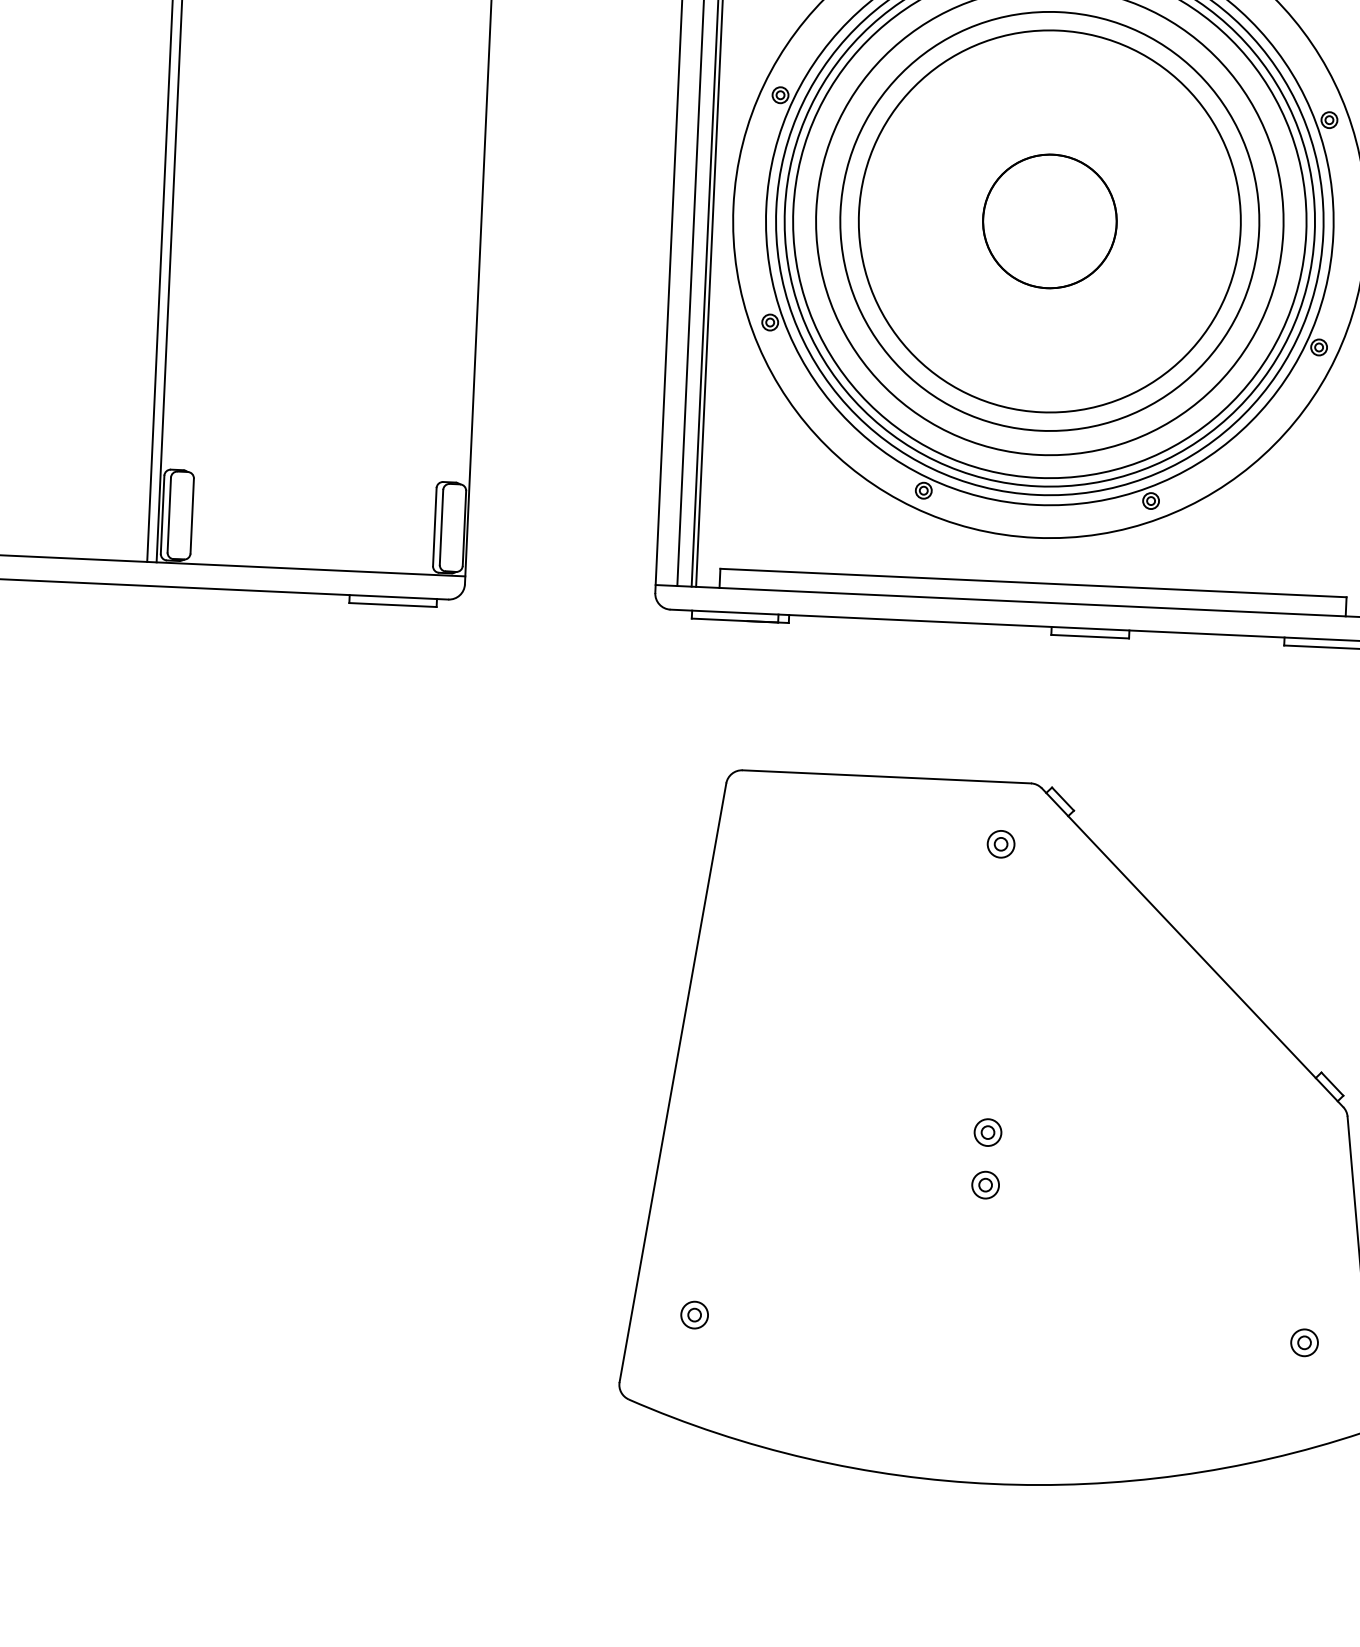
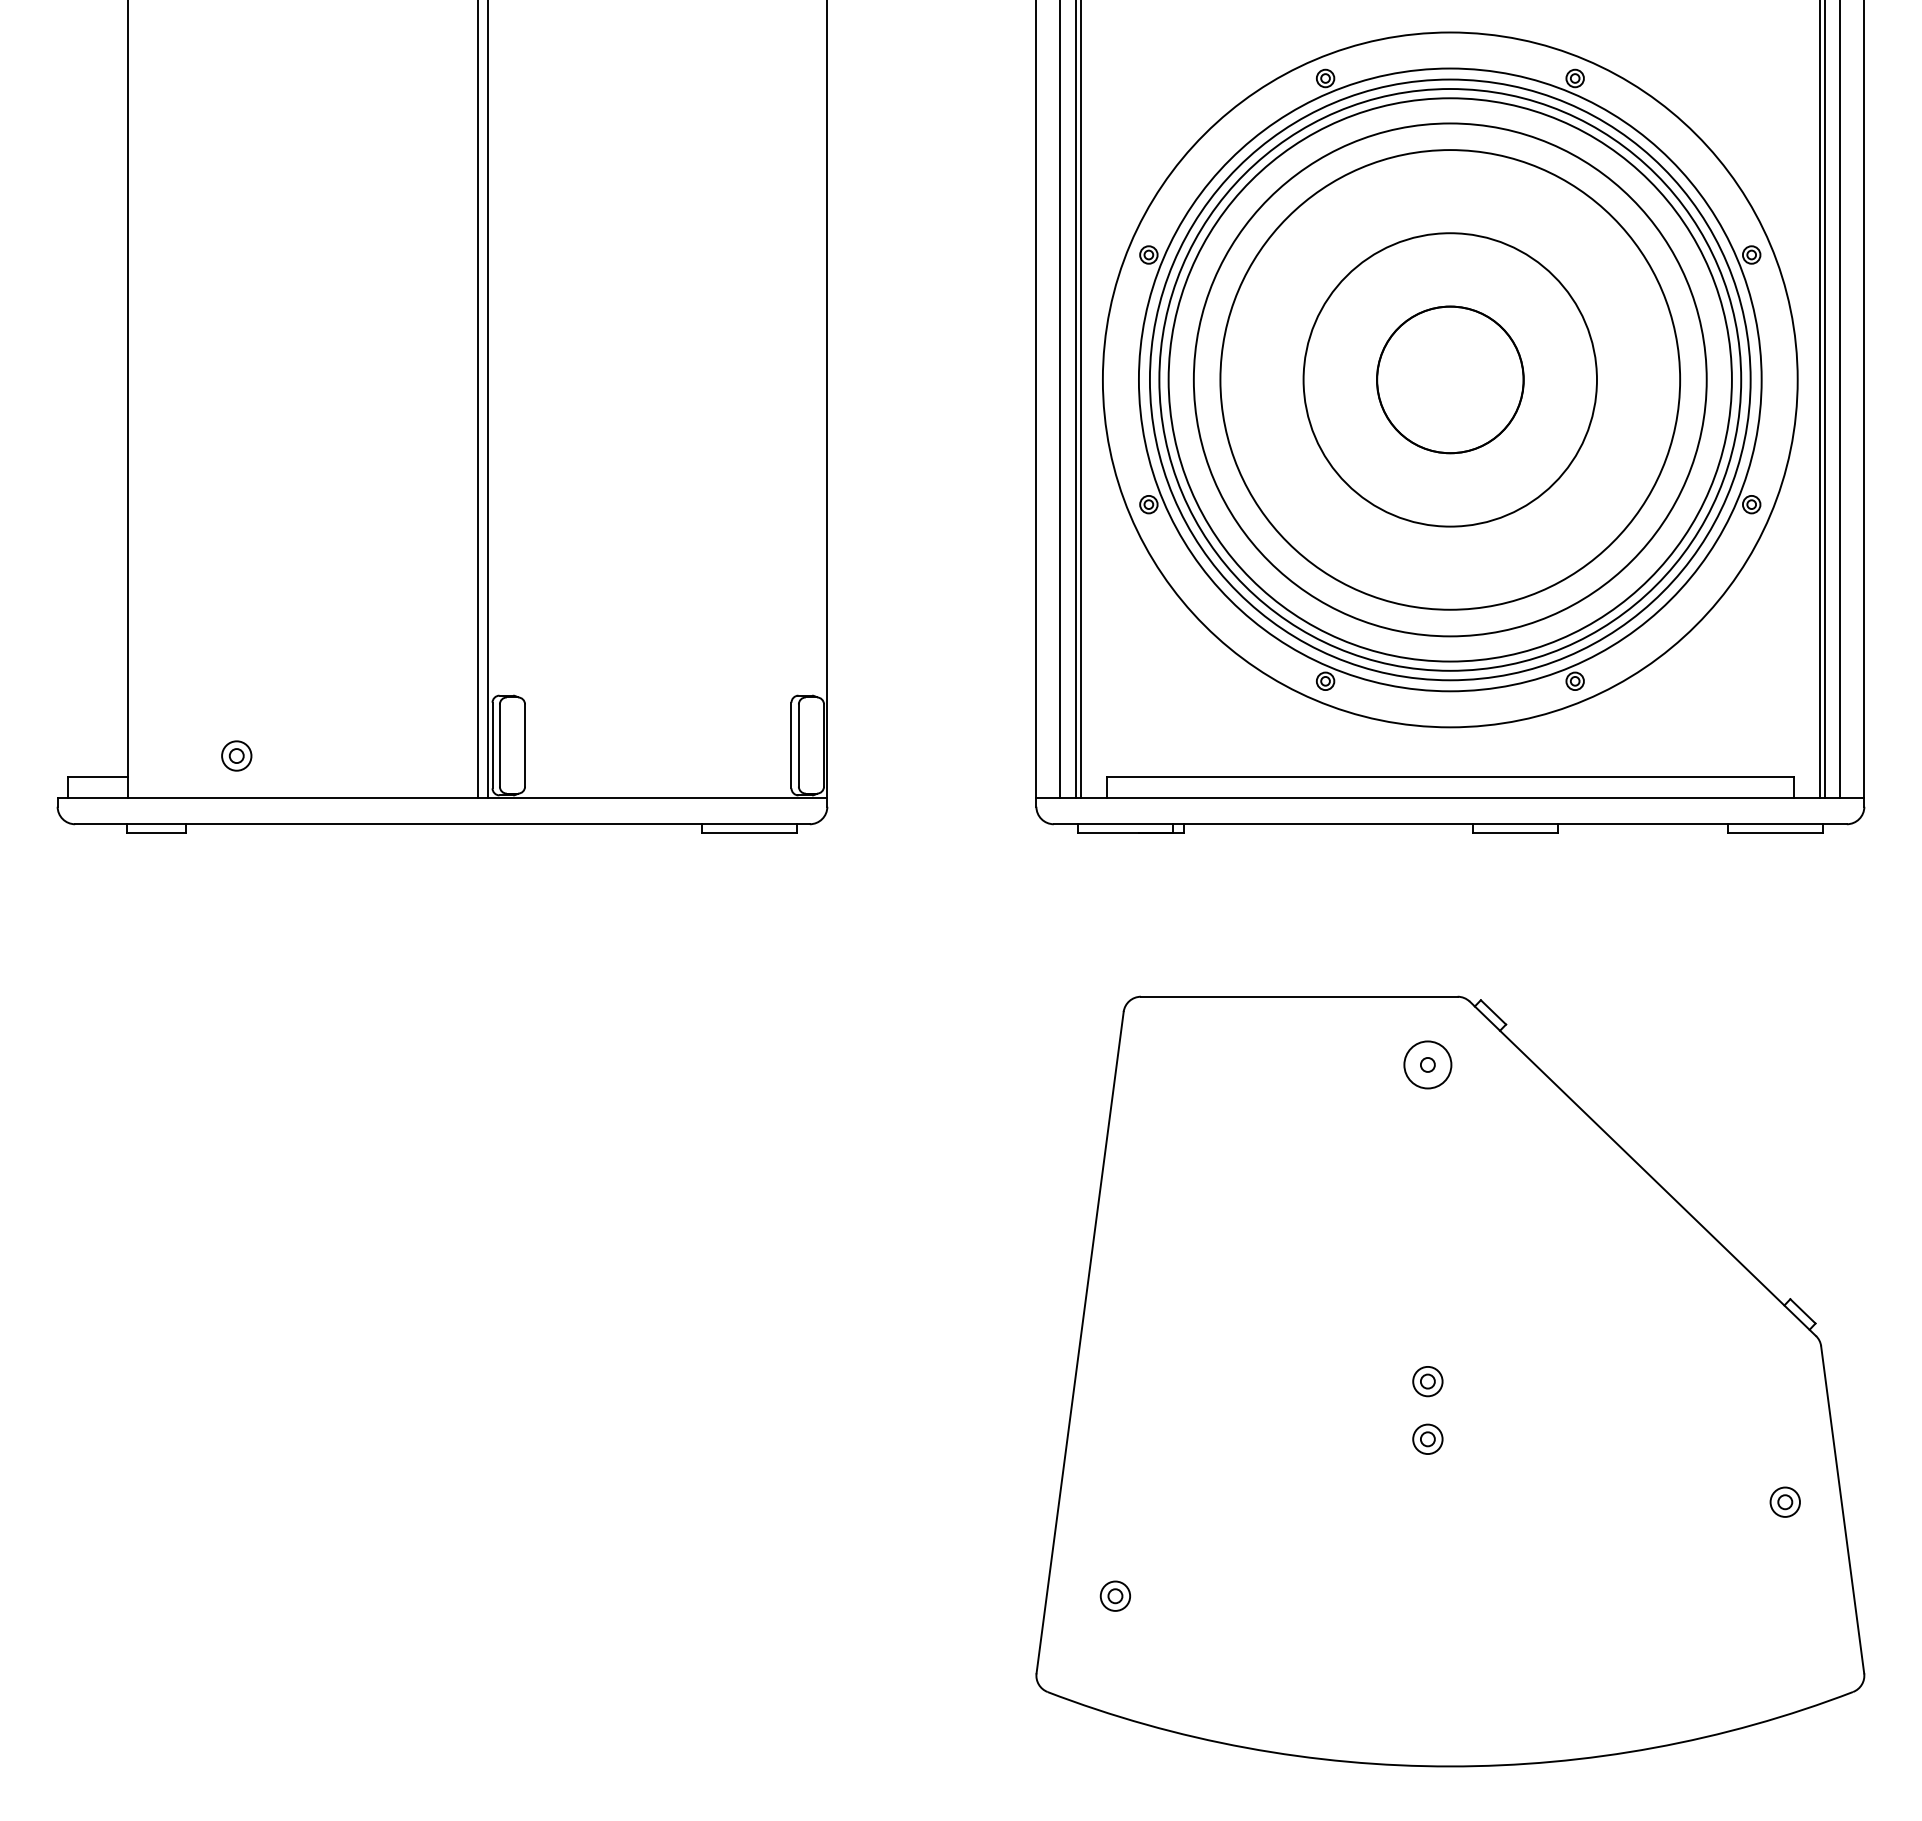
circle: (1049, 221) -> (1449, 379), size x0.7
circle: (1000, 843) -> (1427, 1064), size x1.6
part: (1303, 1342) -> (1784, 1501), moved

